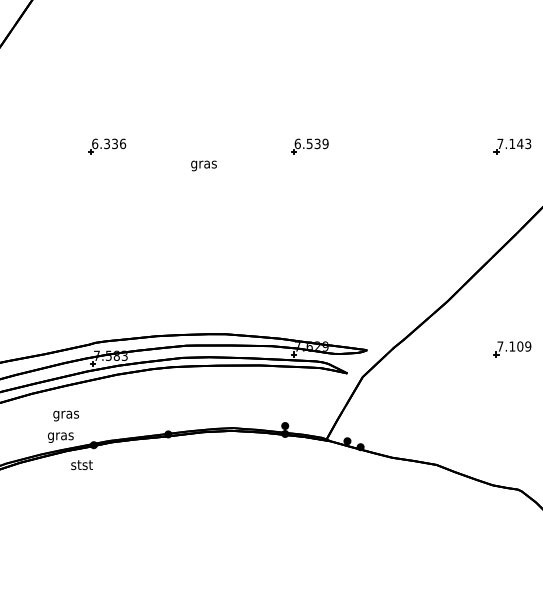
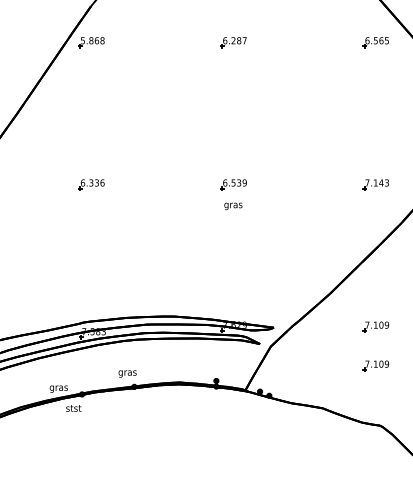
text: (204, 166) -> (233, 206), moved
part: (511, 403) -> (375, 365), added
text: (65, 415) -> (127, 373), moved

